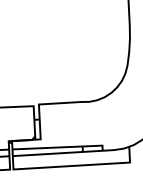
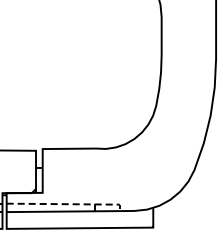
line: (60, 147) -> (67, 204), solid -> dashed

